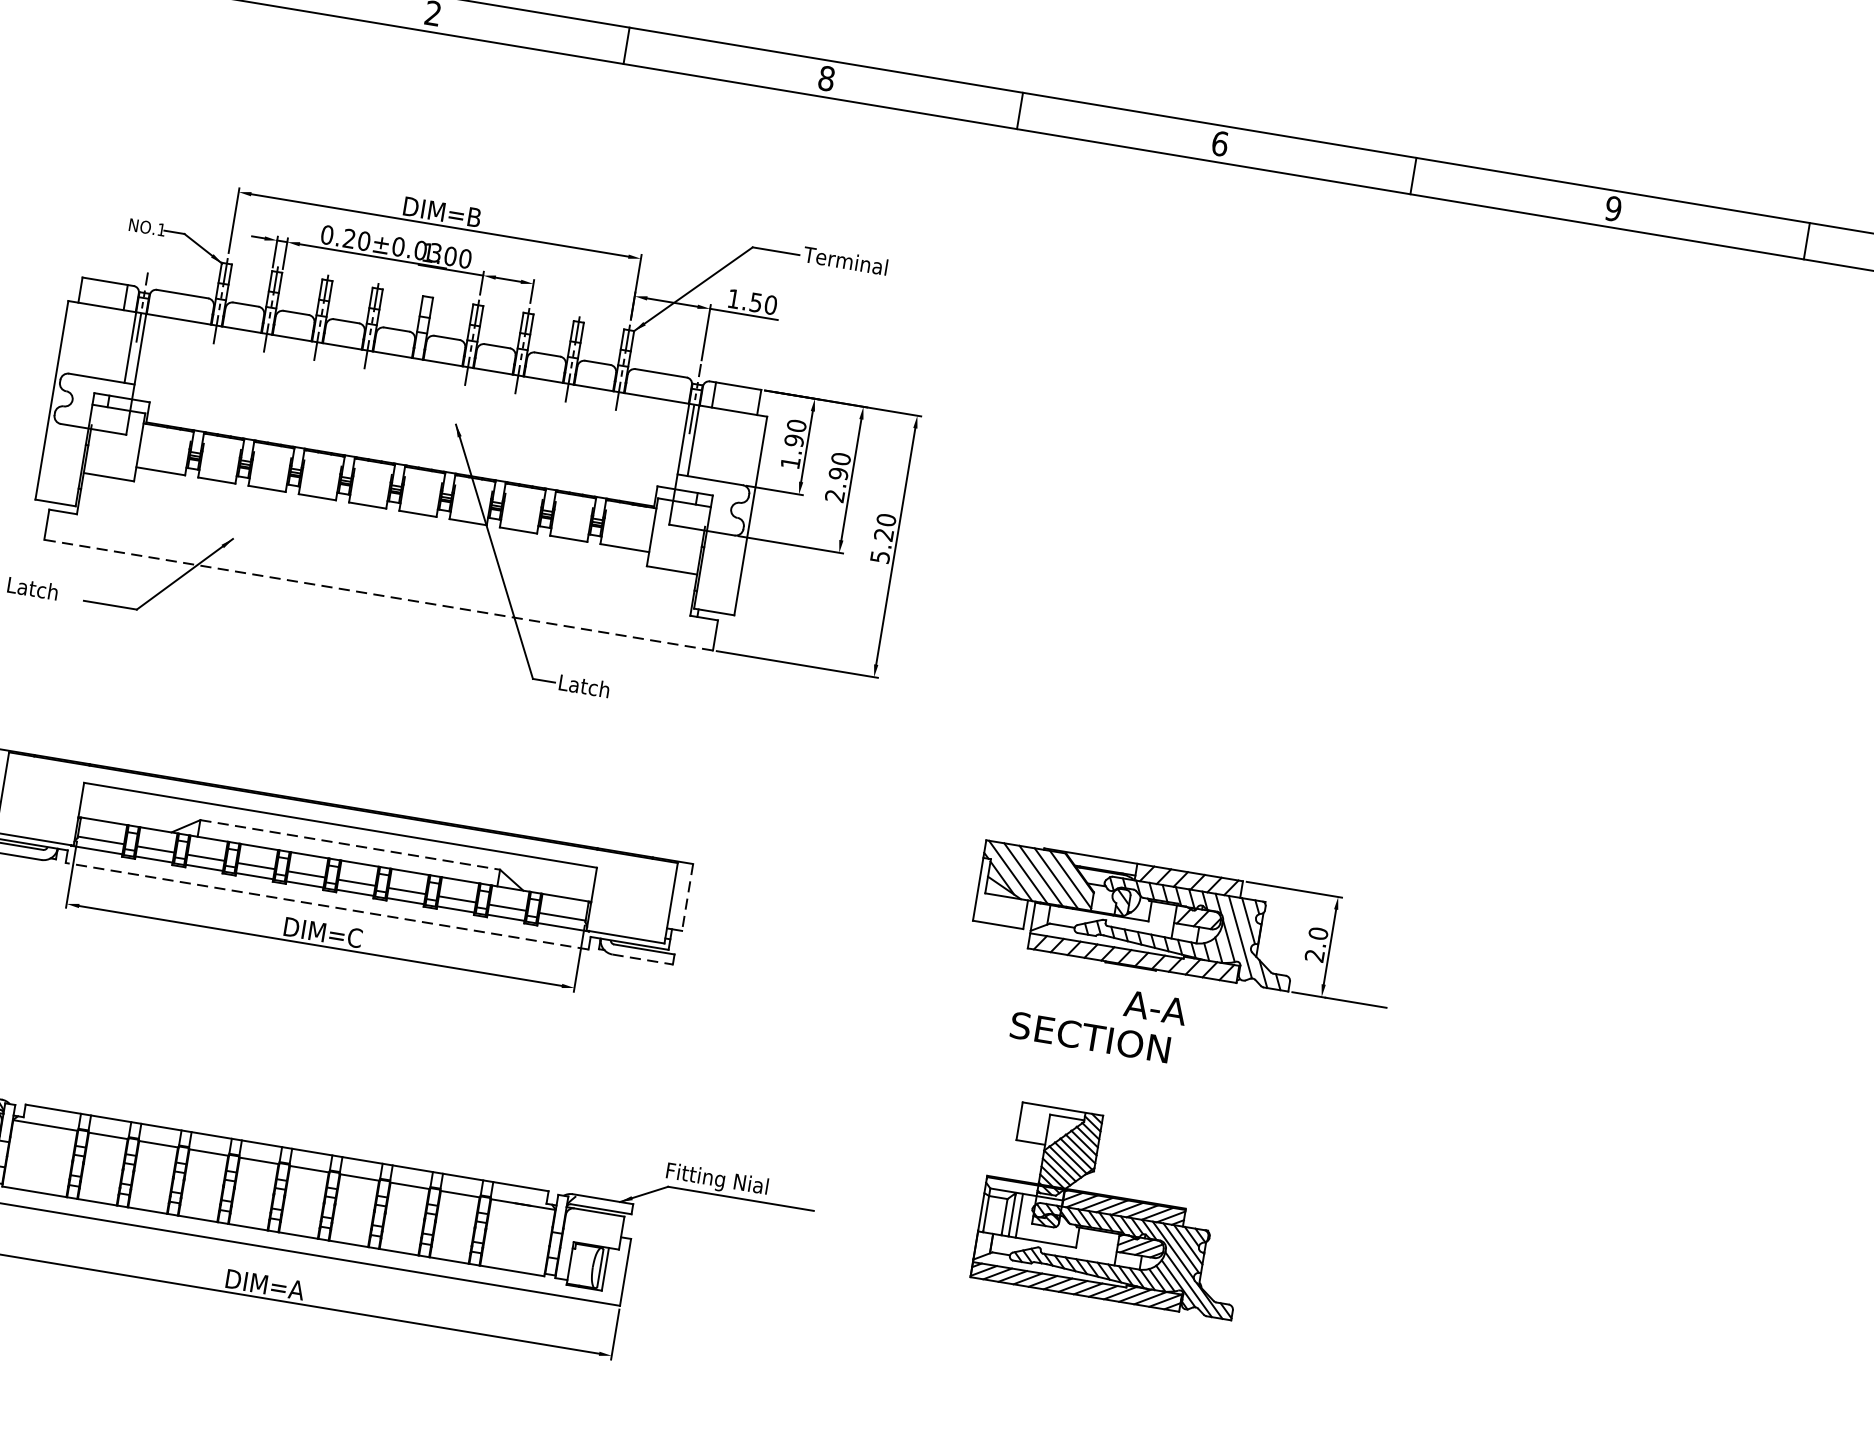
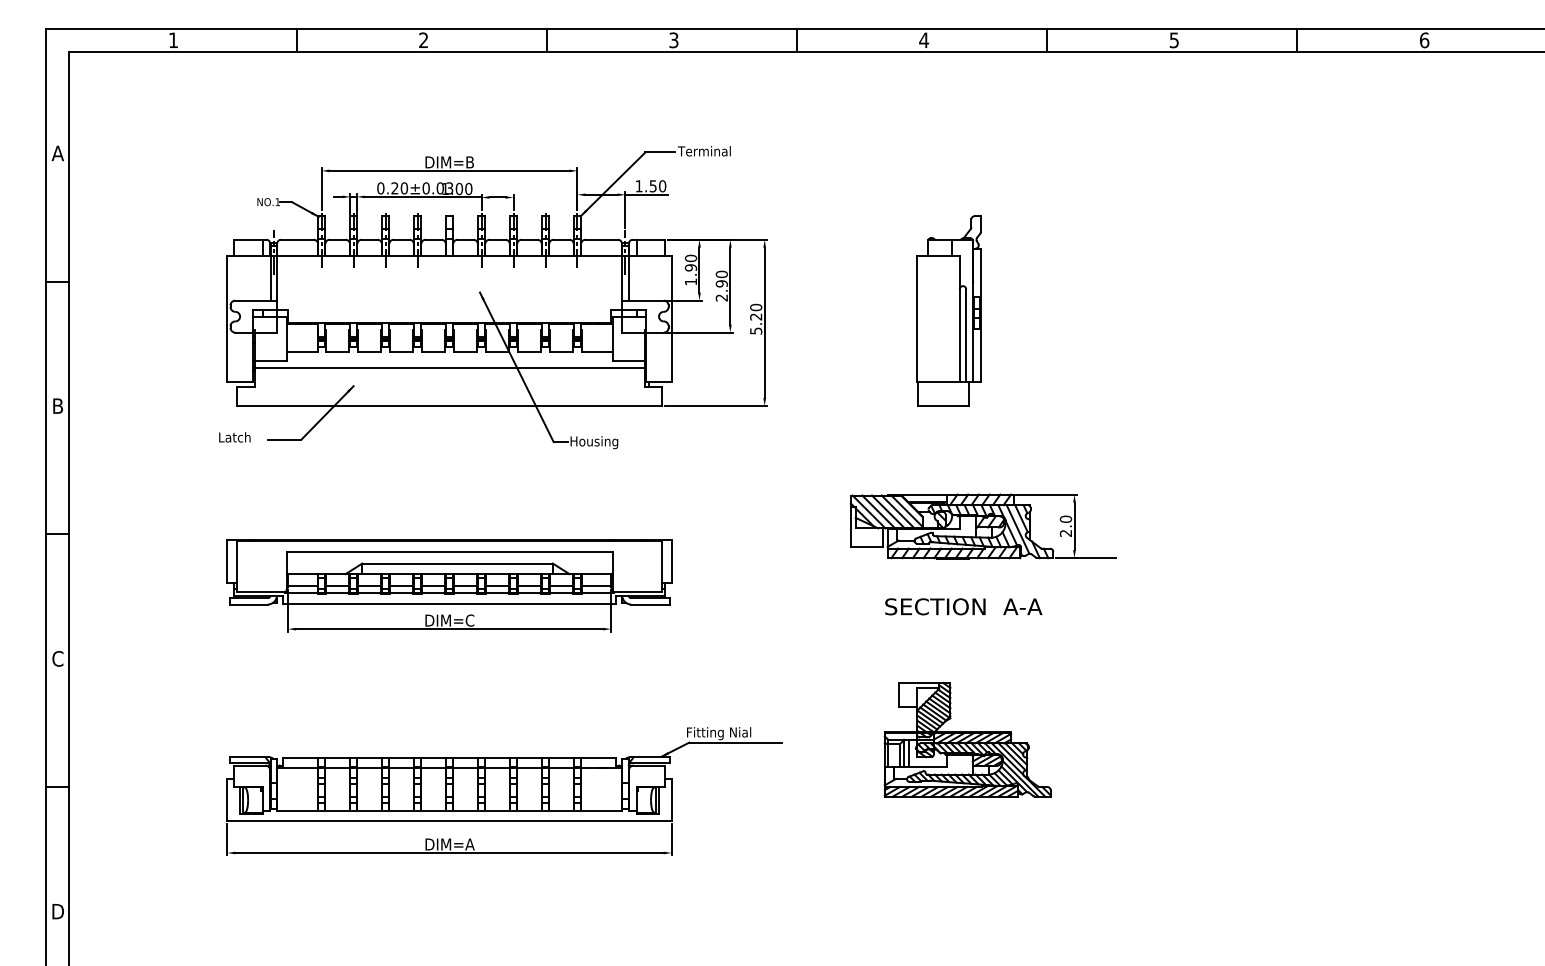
text: (825, 78) -> (673, 40), 8 -> 3
text: (1220, 144) -> (924, 40), 6 -> 4
text: (1613, 207) -> (1174, 39), 9 -> 5
line: (388, 534) -> (449, 367), added
part: (1188, 574) -> (948, 310), added
line: (378, 595) -> (449, 406), dashed -> solid
text: (597, 690) -> (594, 442), Latch -> Housing
line: (351, 845) -> (458, 563), dashed -> solid
line: (686, 898) -> (671, 562), dashed -> solid
line: (327, 905) -> (449, 603), dashed -> solid
line: (642, 959) -> (650, 604), dashed -> solid
text: (1155, 1007) -> (1022, 606), moved
part: (1115, 1208) -> (967, 739), moved

